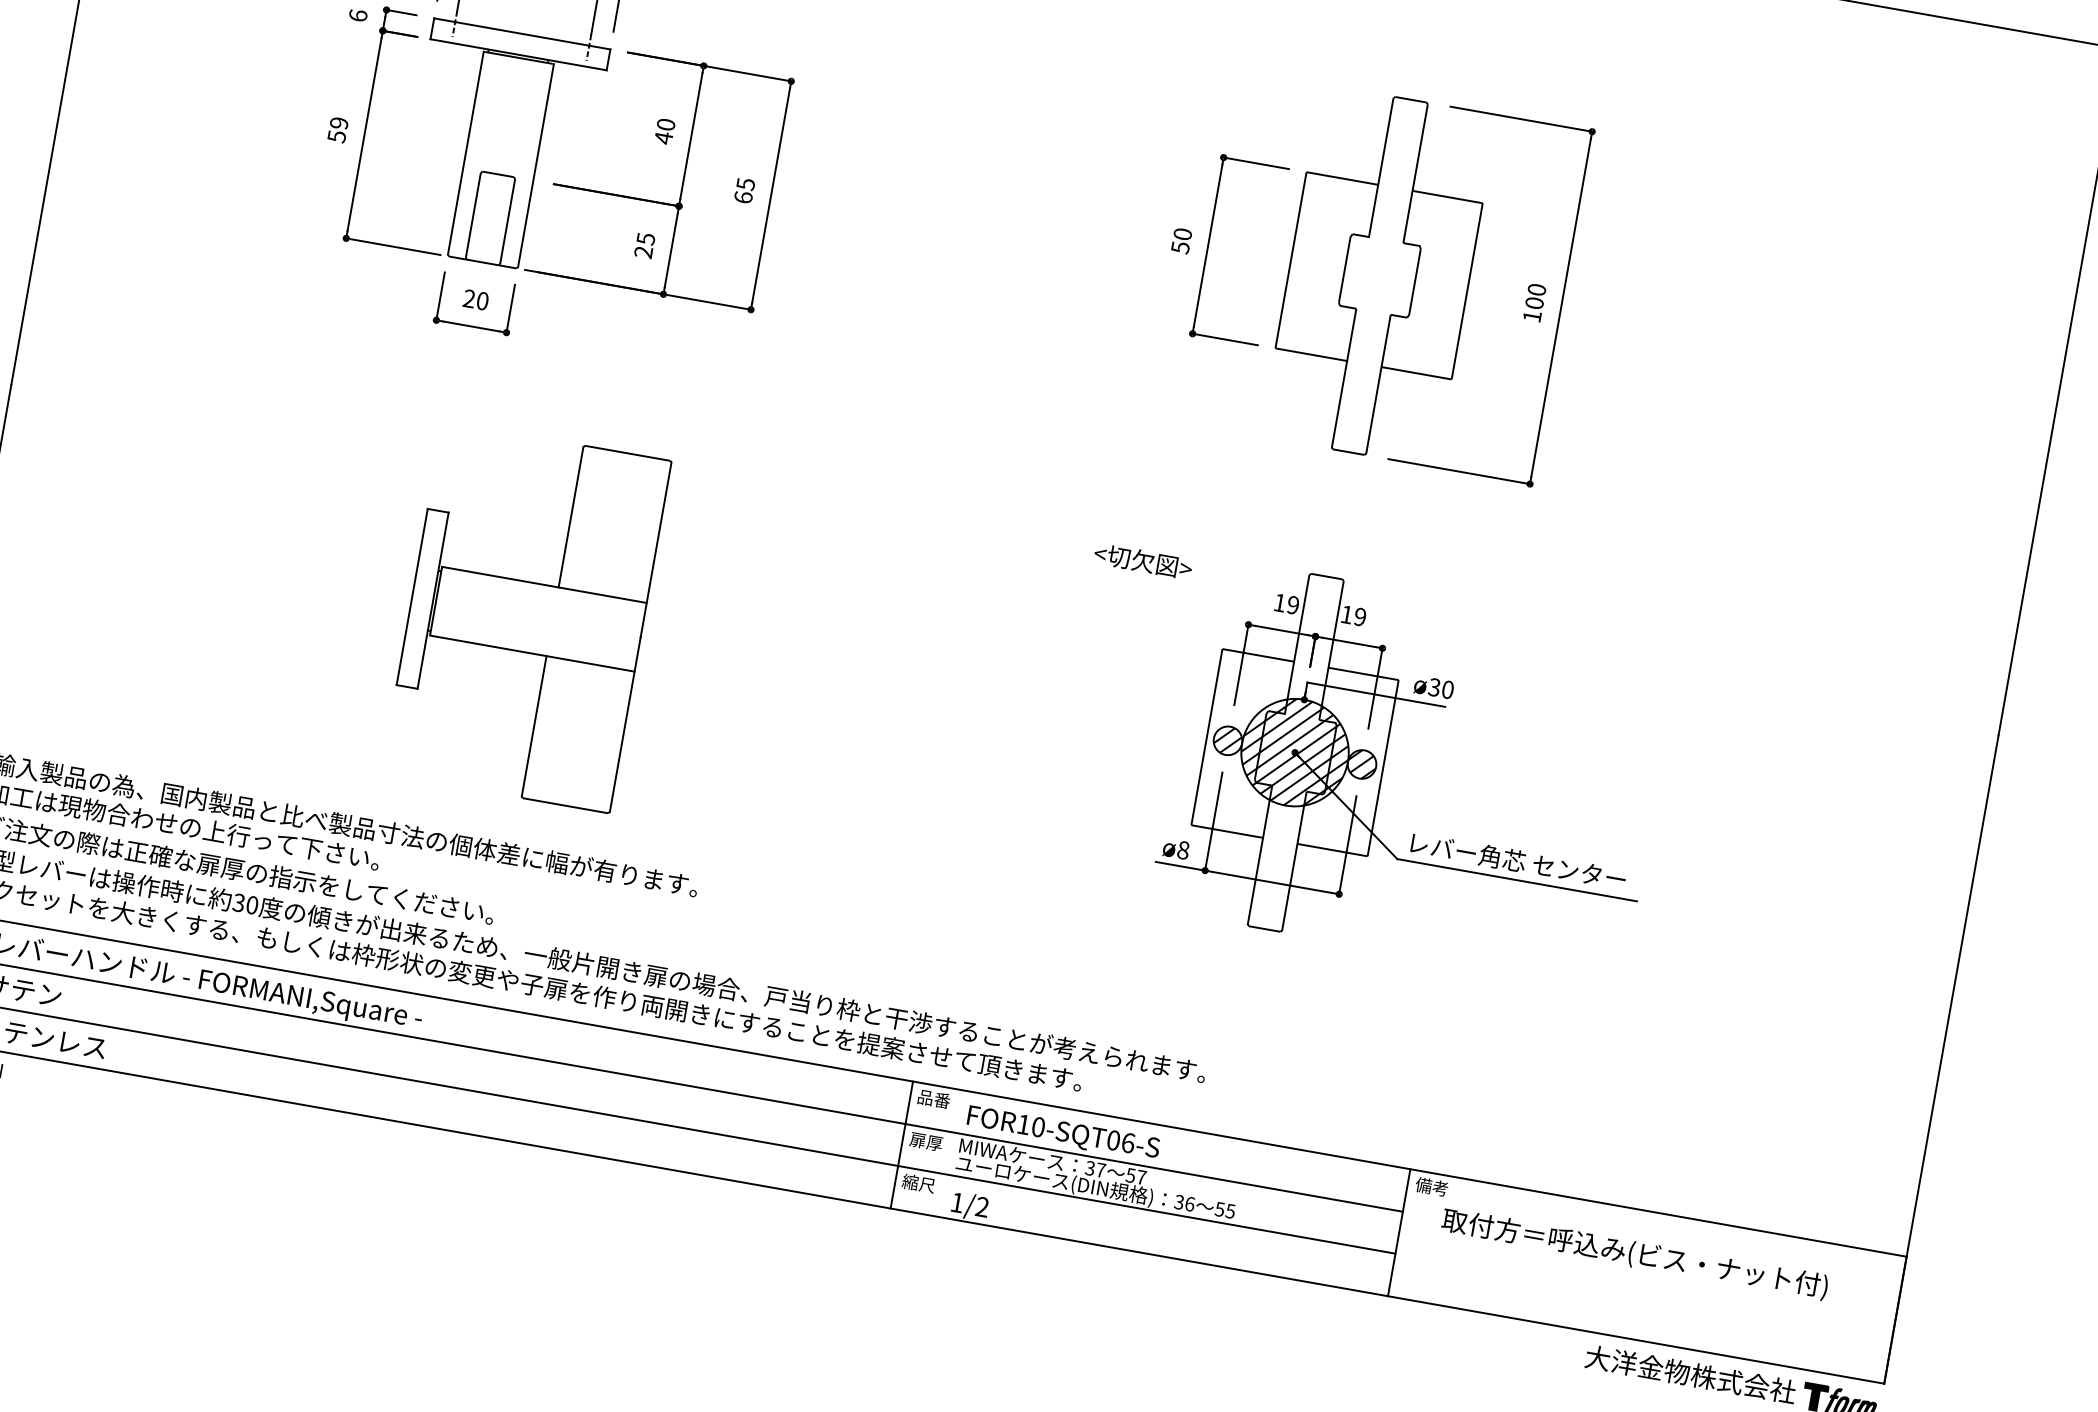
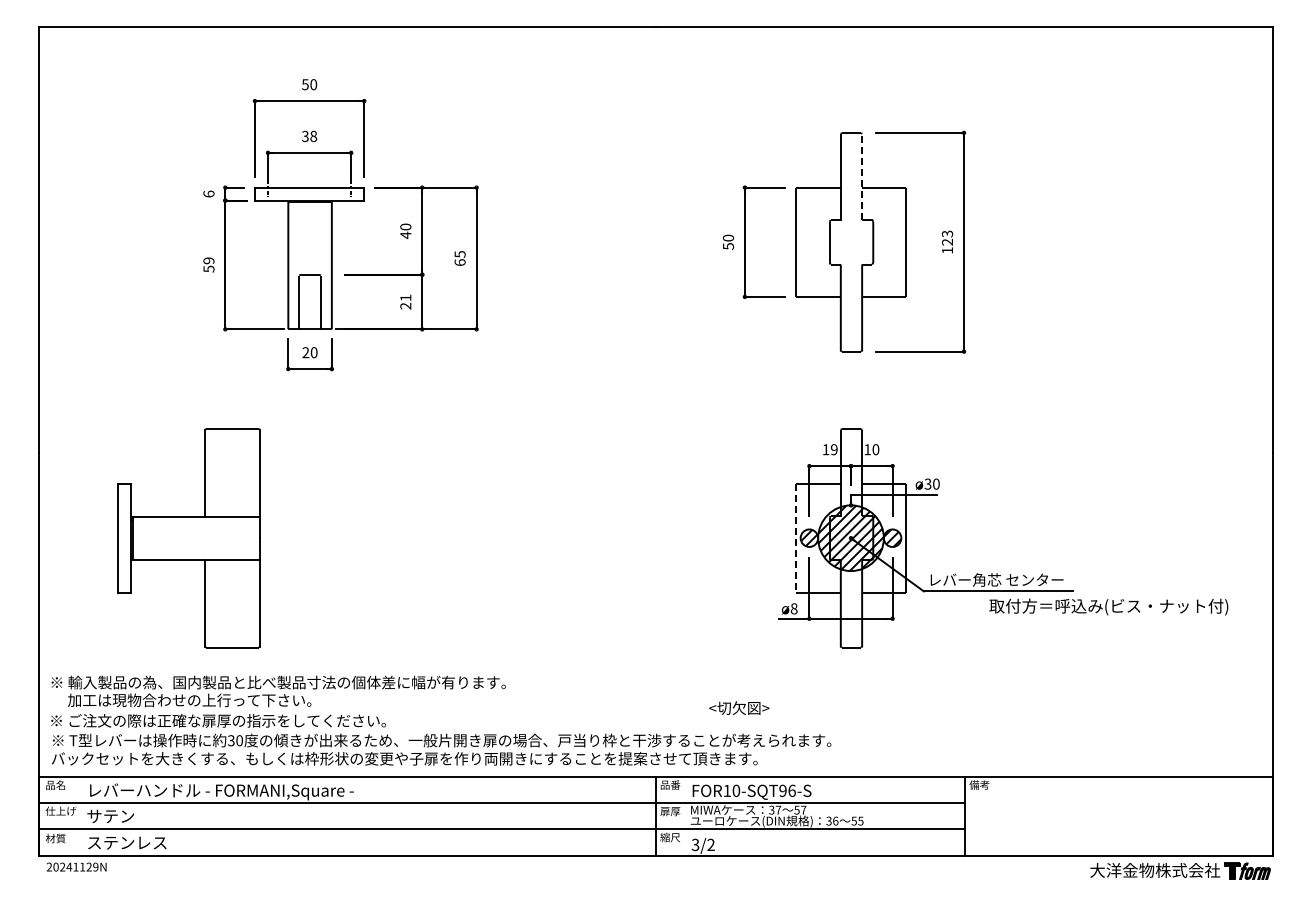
line: (1416, 173) -> (862, 176), solid -> dashed
text: (645, 238) -> (405, 297), 25 -> 21
text: (1535, 295) -> (947, 237), 100 -> 123
text: (1143, 560) -> (739, 707), moved
text: (1359, 616) -> (875, 449), 19 -> 10
part: (525, 617) -> (188, 538), moved
line: (1207, 737) -> (796, 538), solid -> dashed
text: (1112, 1139) -> (782, 790), FOR10-SQT06-S -> FOR10-SQT96-S
text: (957, 1202) -> (695, 844), 1/2 -> 3/2
text: (1634, 1253) -> (1108, 606), moved

